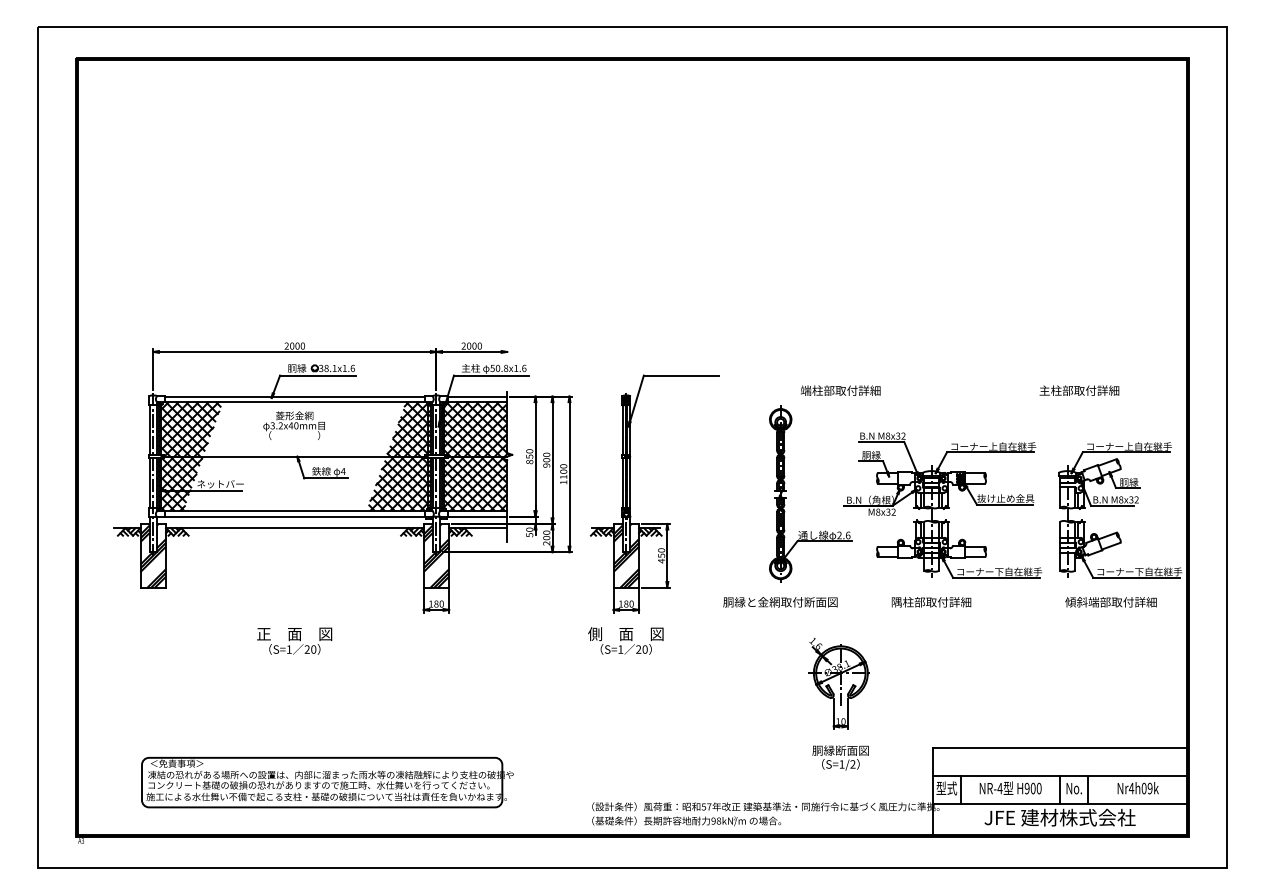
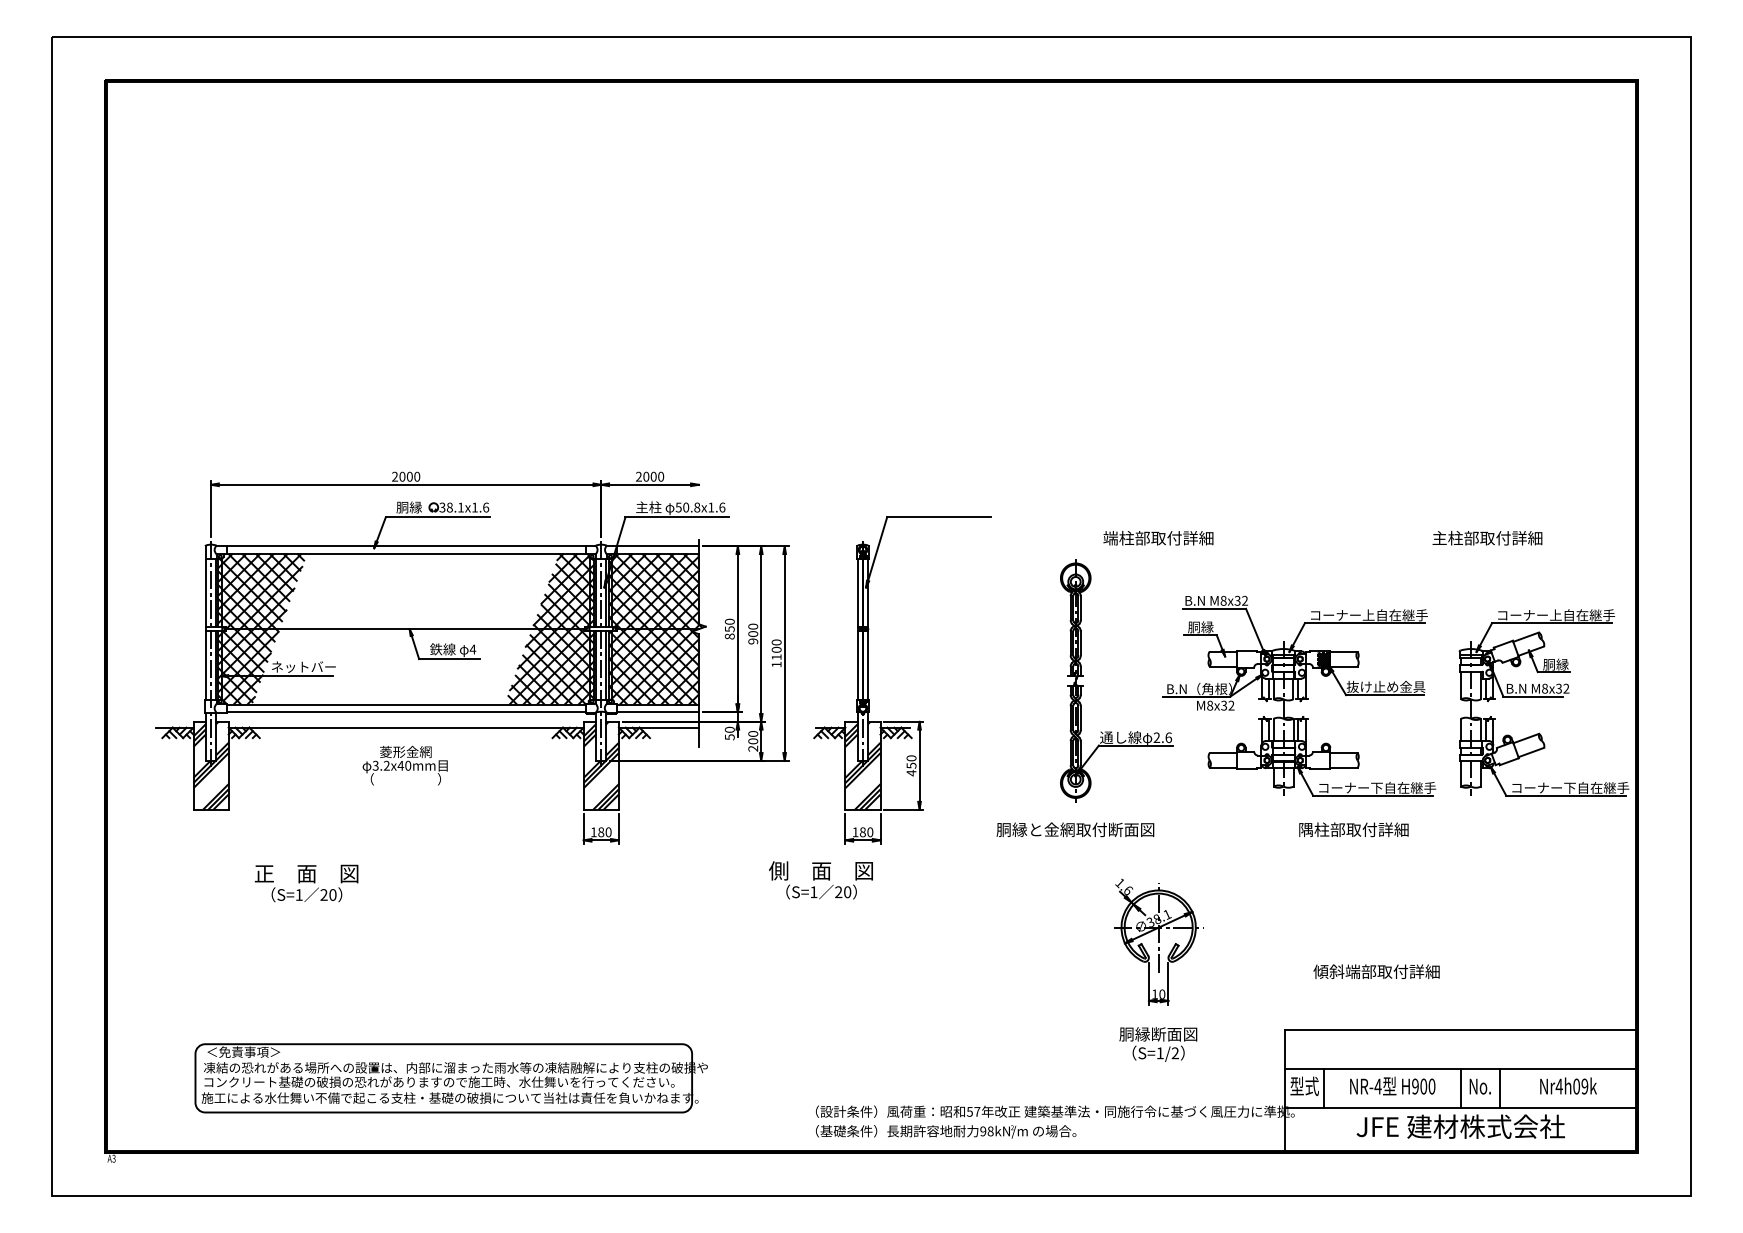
text: (293, 425) -> (404, 765), moved
text: (931, 602) -> (1353, 830), moved
text: (1110, 602) -> (1375, 972), moved
text: (294, 640) -> (306, 882), moved
text: (625, 640) -> (820, 879), moved

